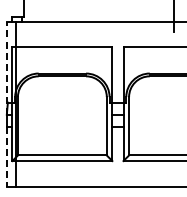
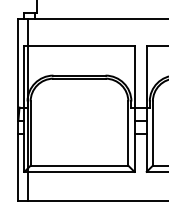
line: (6, 67) -> (18, 68), dashed -> solid
line: (6, 157) -> (18, 167), dashed -> solid

